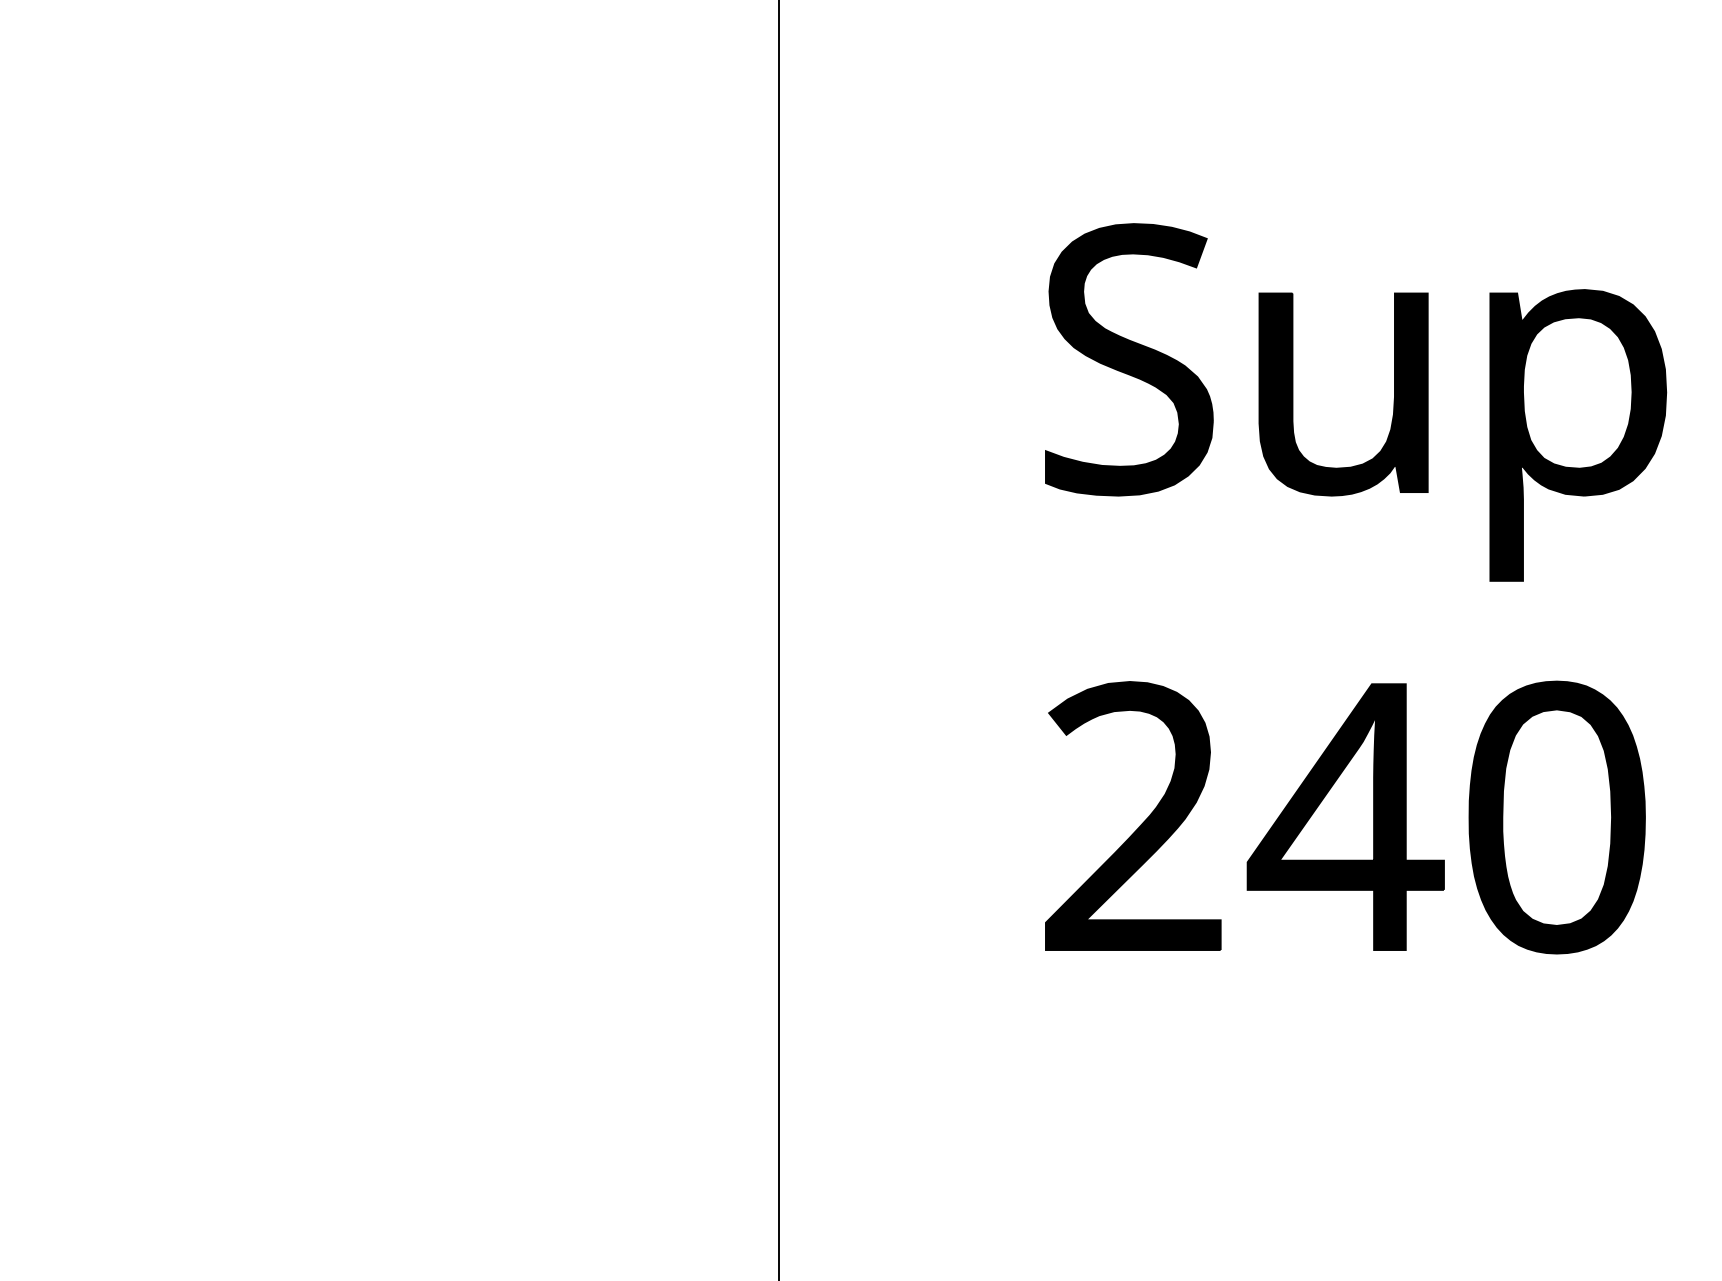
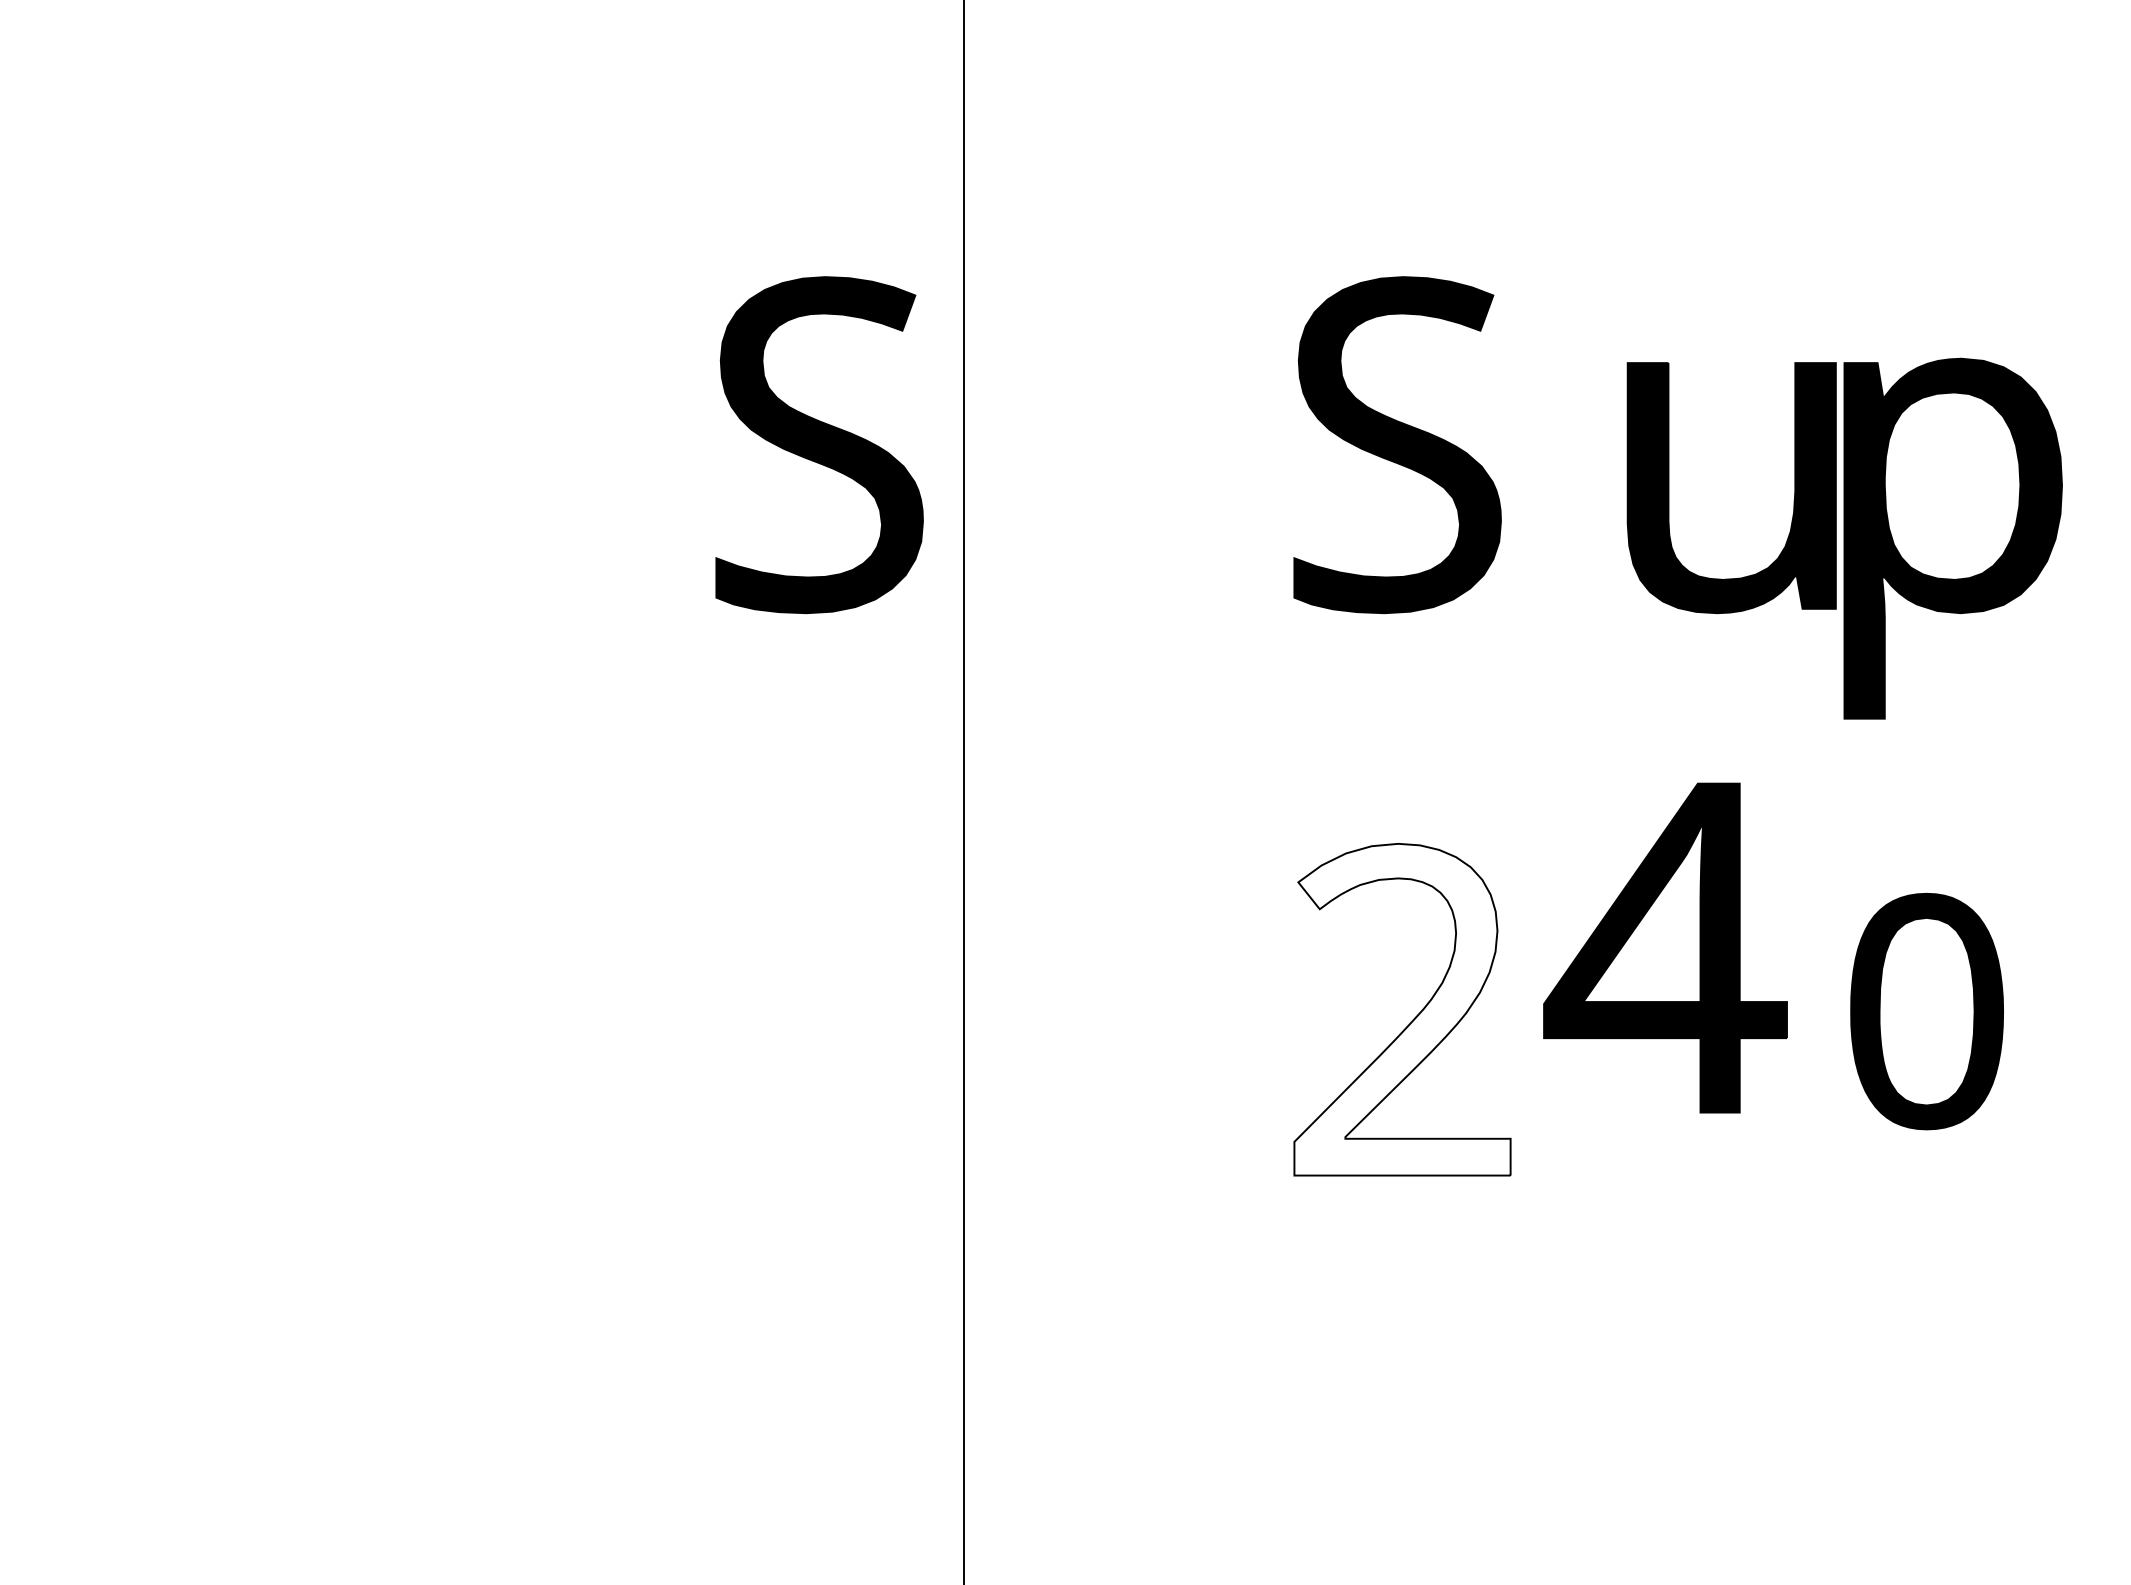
part: (662, 360) -> (819, 445), added
part: (1293, 394) -> (1669, 488), moved
fill: (1133, 815) -> (1402, 1009), removed
part: (1345, 816) -> (1665, 947), moved
part: (1556, 817) -> (1926, 1011), size x0.7

